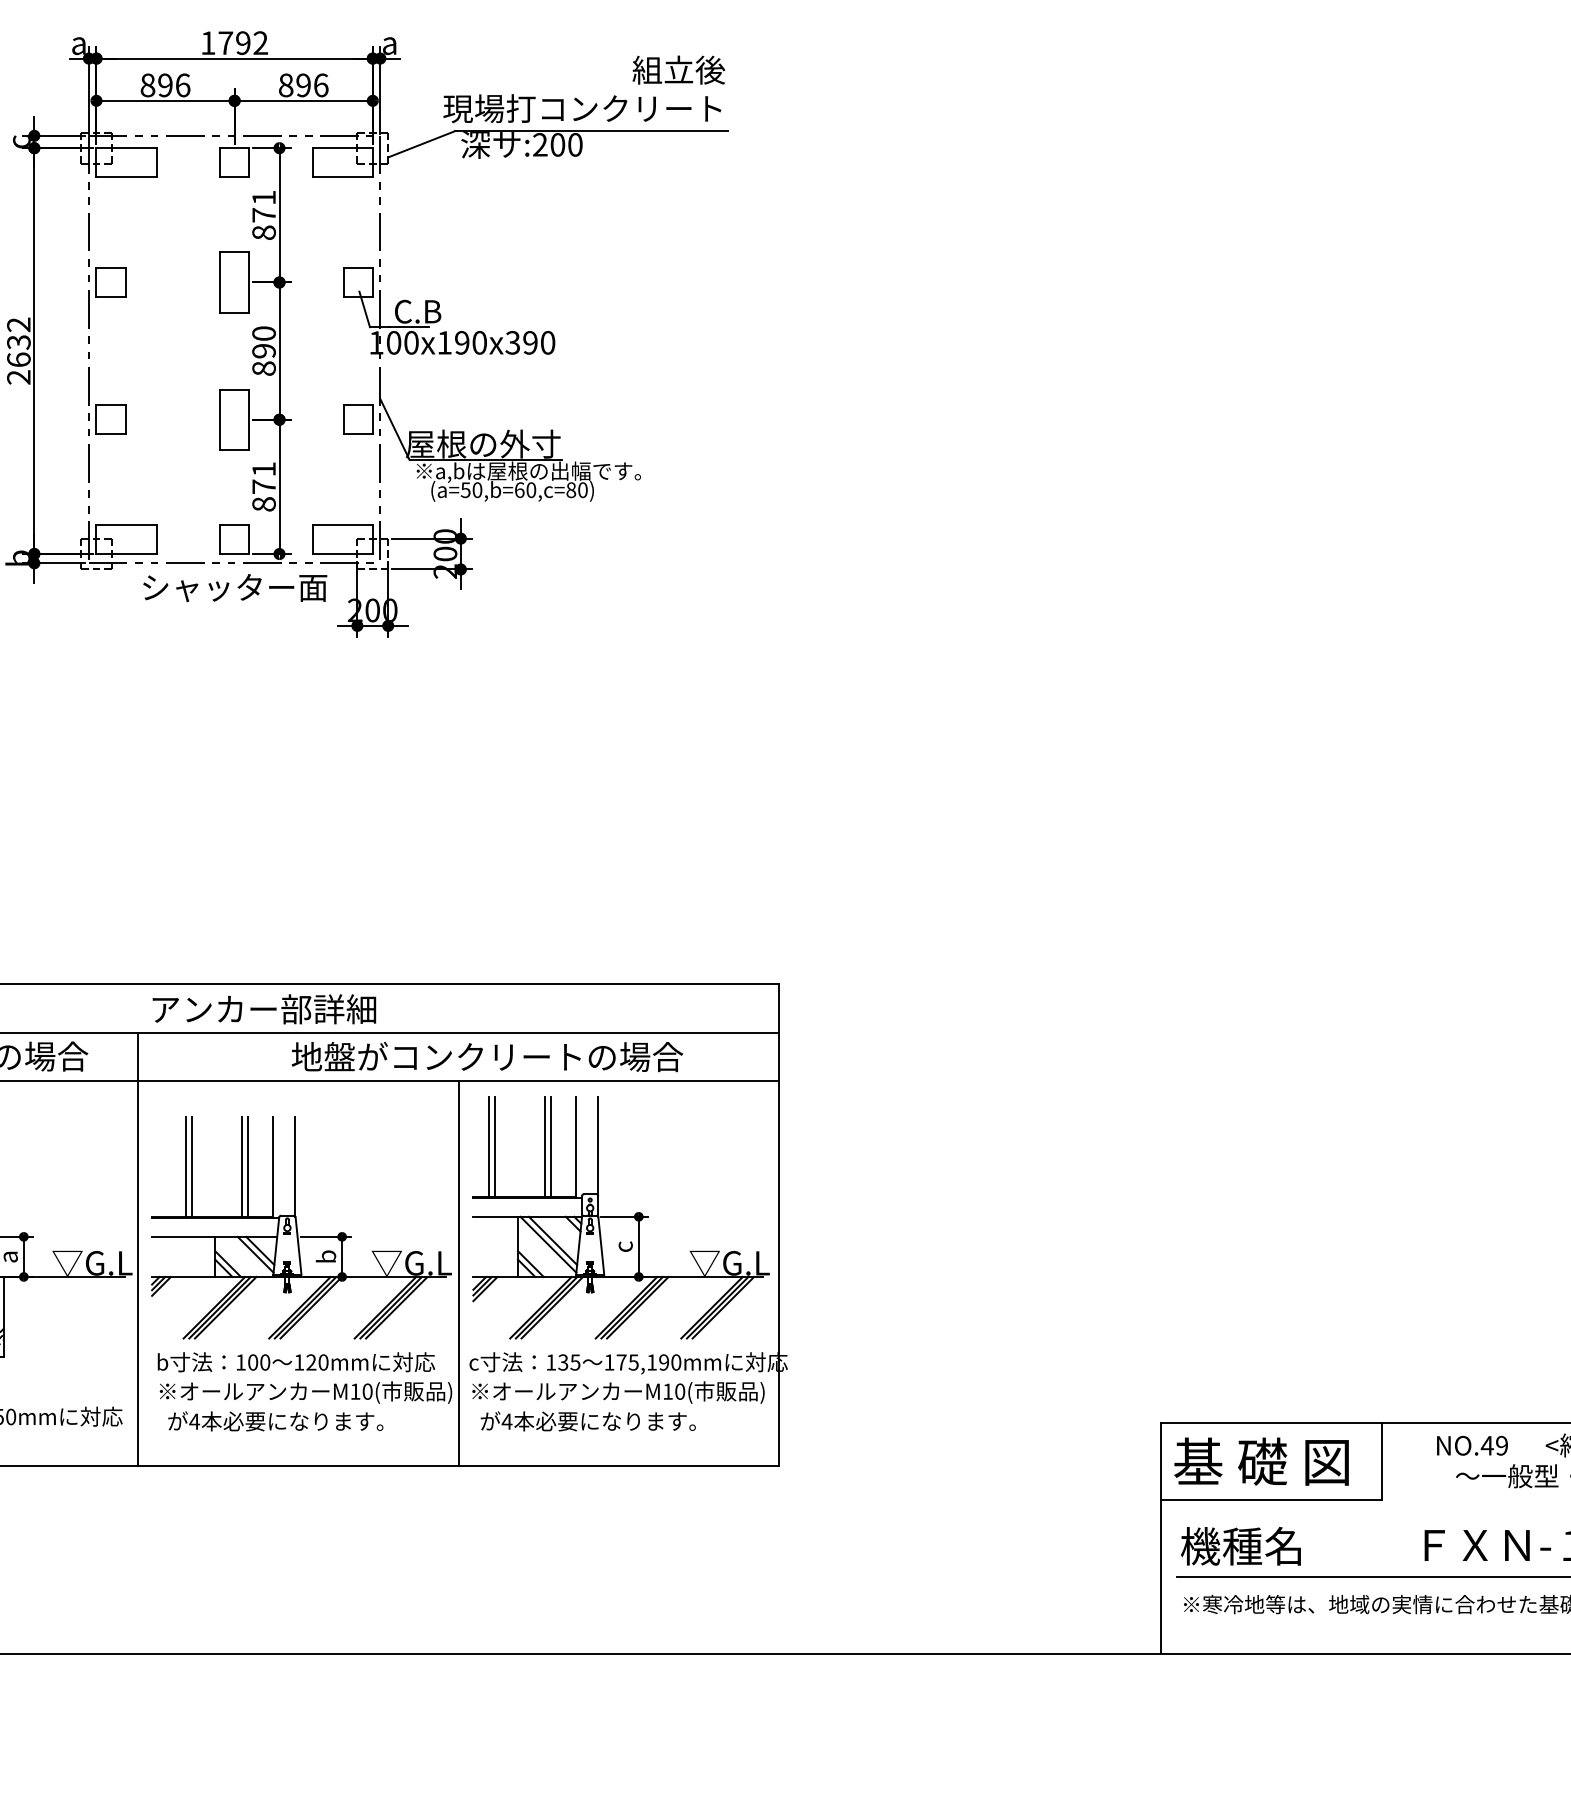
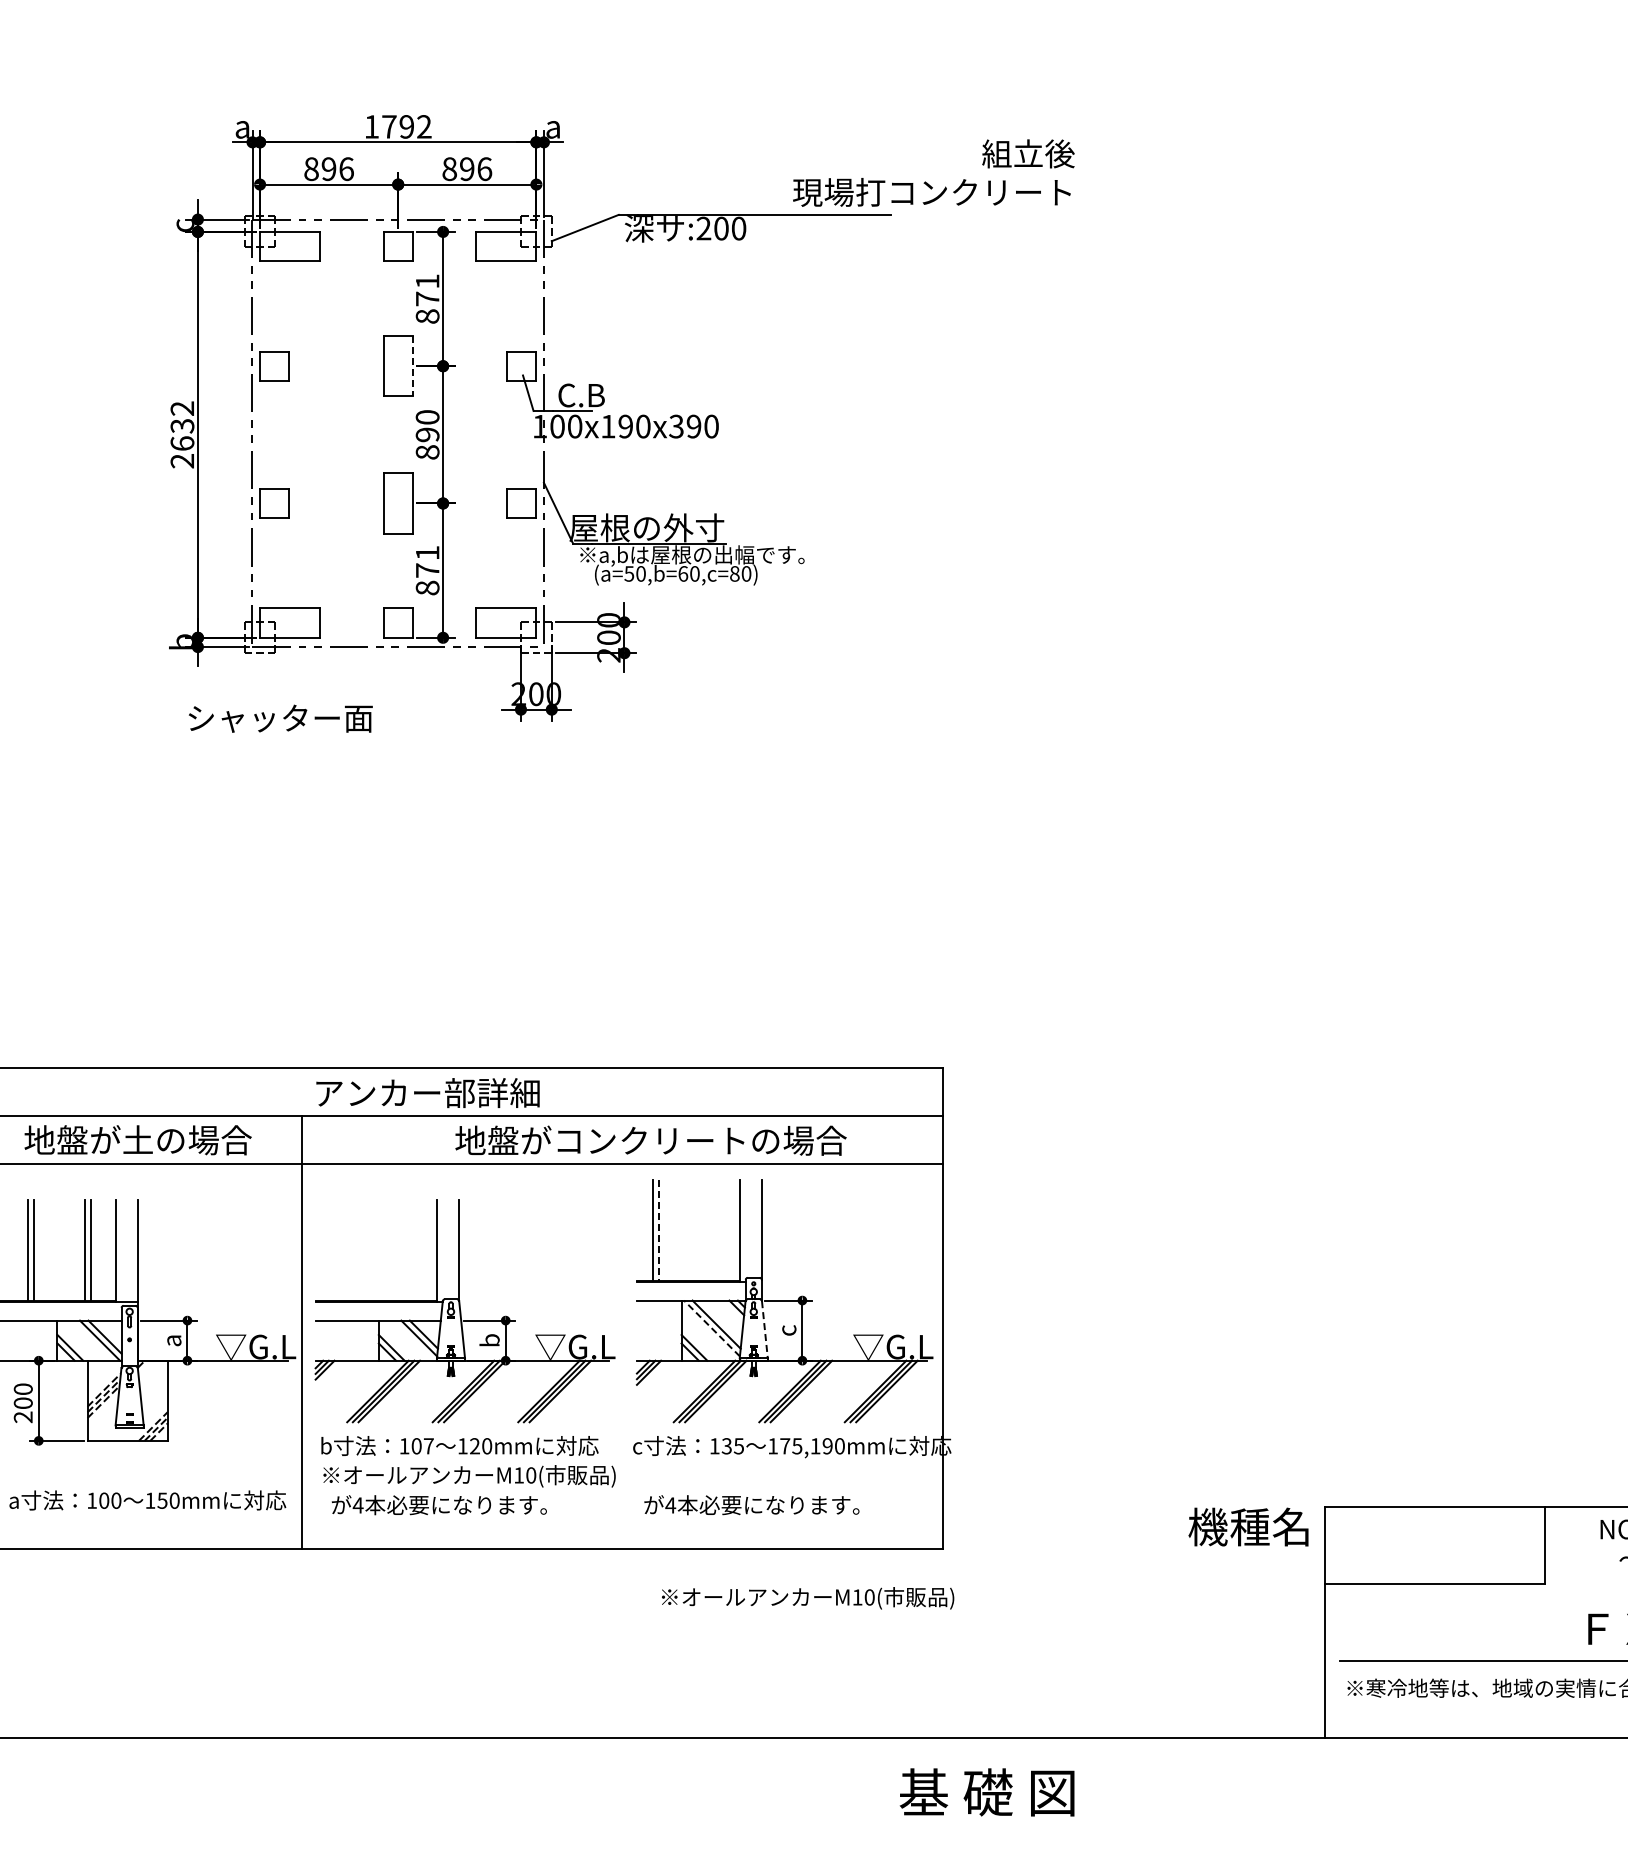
text: (583, 88) -> (933, 172), moved
line: (248, 282) -> (412, 366), solid -> dashed
text: (234, 587) -> (280, 718), moved
line: (494, 1146) -> (658, 1230), solid -> dashed
line: (544, 1146) -> (708, 1230), removed
line: (550, 1146) -> (714, 1230), removed
line: (185, 1166) -> (349, 1250), removed
line: (191, 1166) -> (355, 1250), removed
line: (241, 1166) -> (405, 1250), removed
line: (247, 1166) -> (411, 1250), removed
line: (547, 1244) -> (711, 1328), solid -> dashed
line: (600, 1245) -> (764, 1329), solid -> dashed
line: (458, 1272) -> (622, 1356), removed
text: (264, 1362) -> (428, 1446), 100 -> 107
text: (618, 1392) -> (808, 1598), moved
text: (1260, 1461) -> (986, 1792), moved
text: (1240, 1545) -> (1248, 1526), moved

